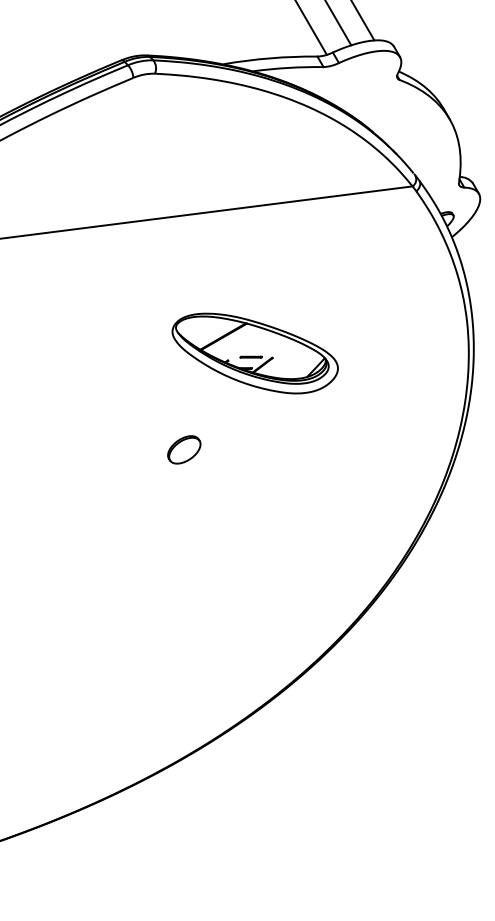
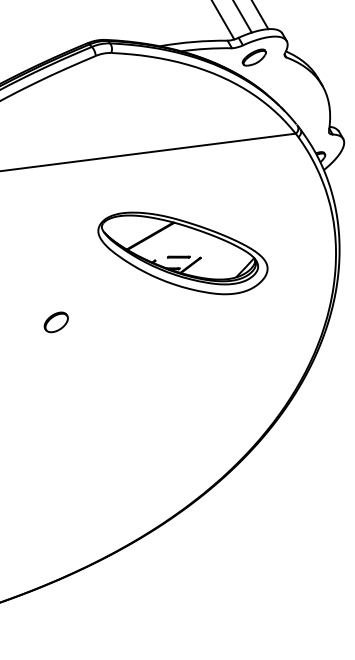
part: (354, 80) -> (254, 57), added
part: (255, 353) -> (183, 253), size x1.43
part: (184, 449) -> (56, 322), moved

